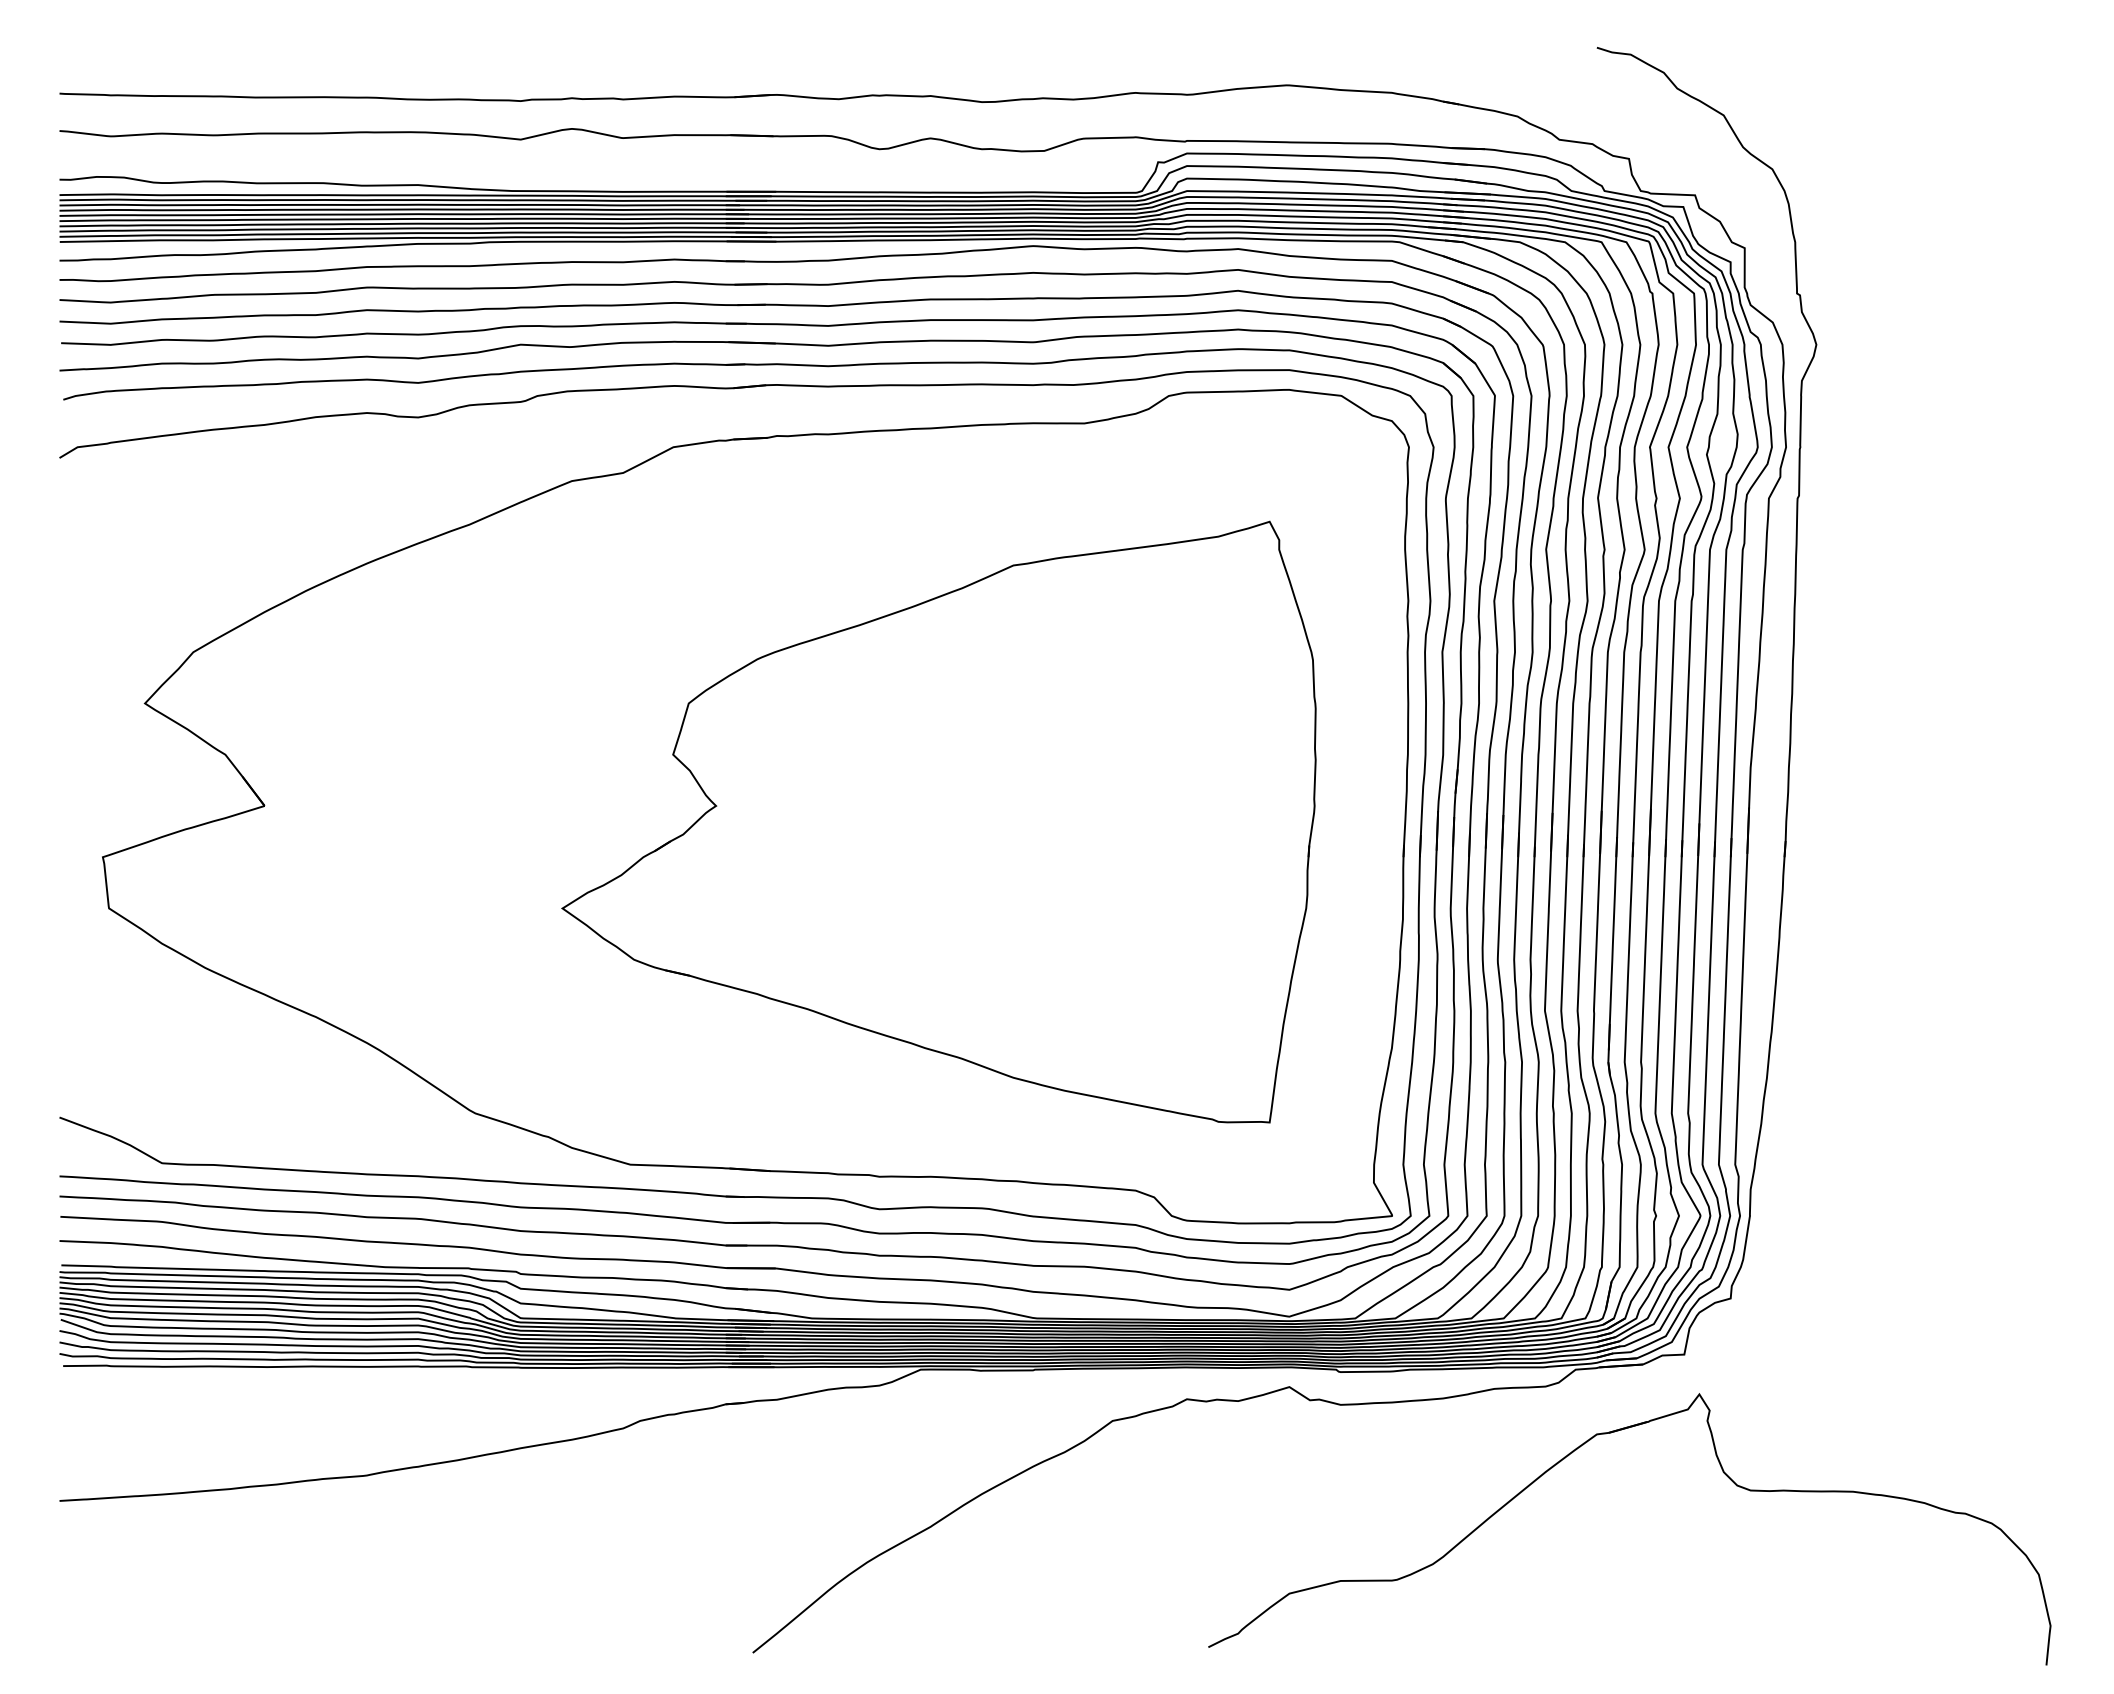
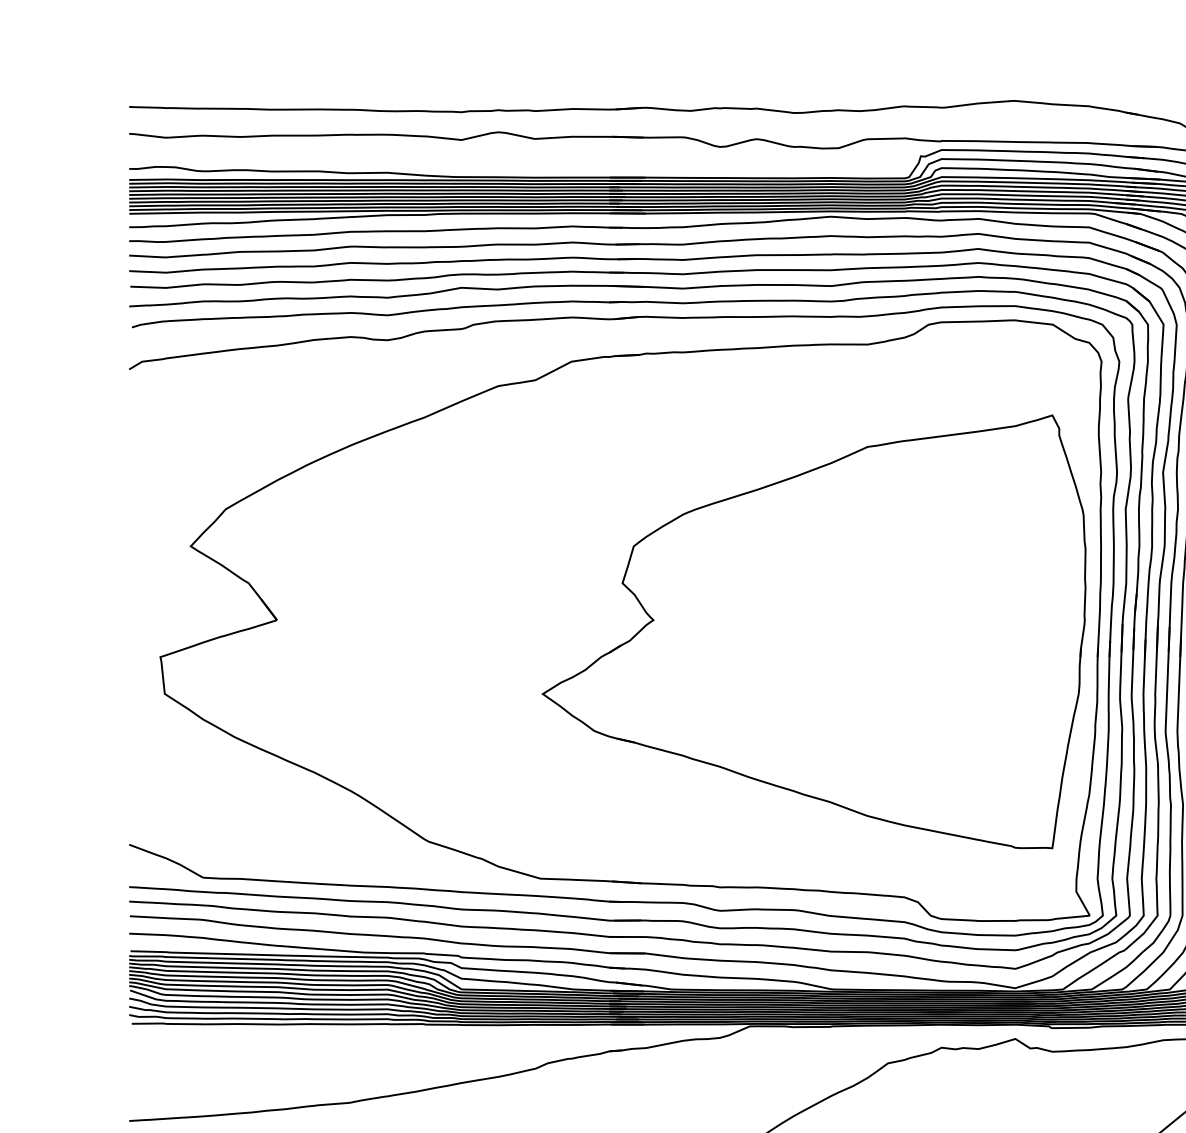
part: (938, 821) -> (813, 631), moved

